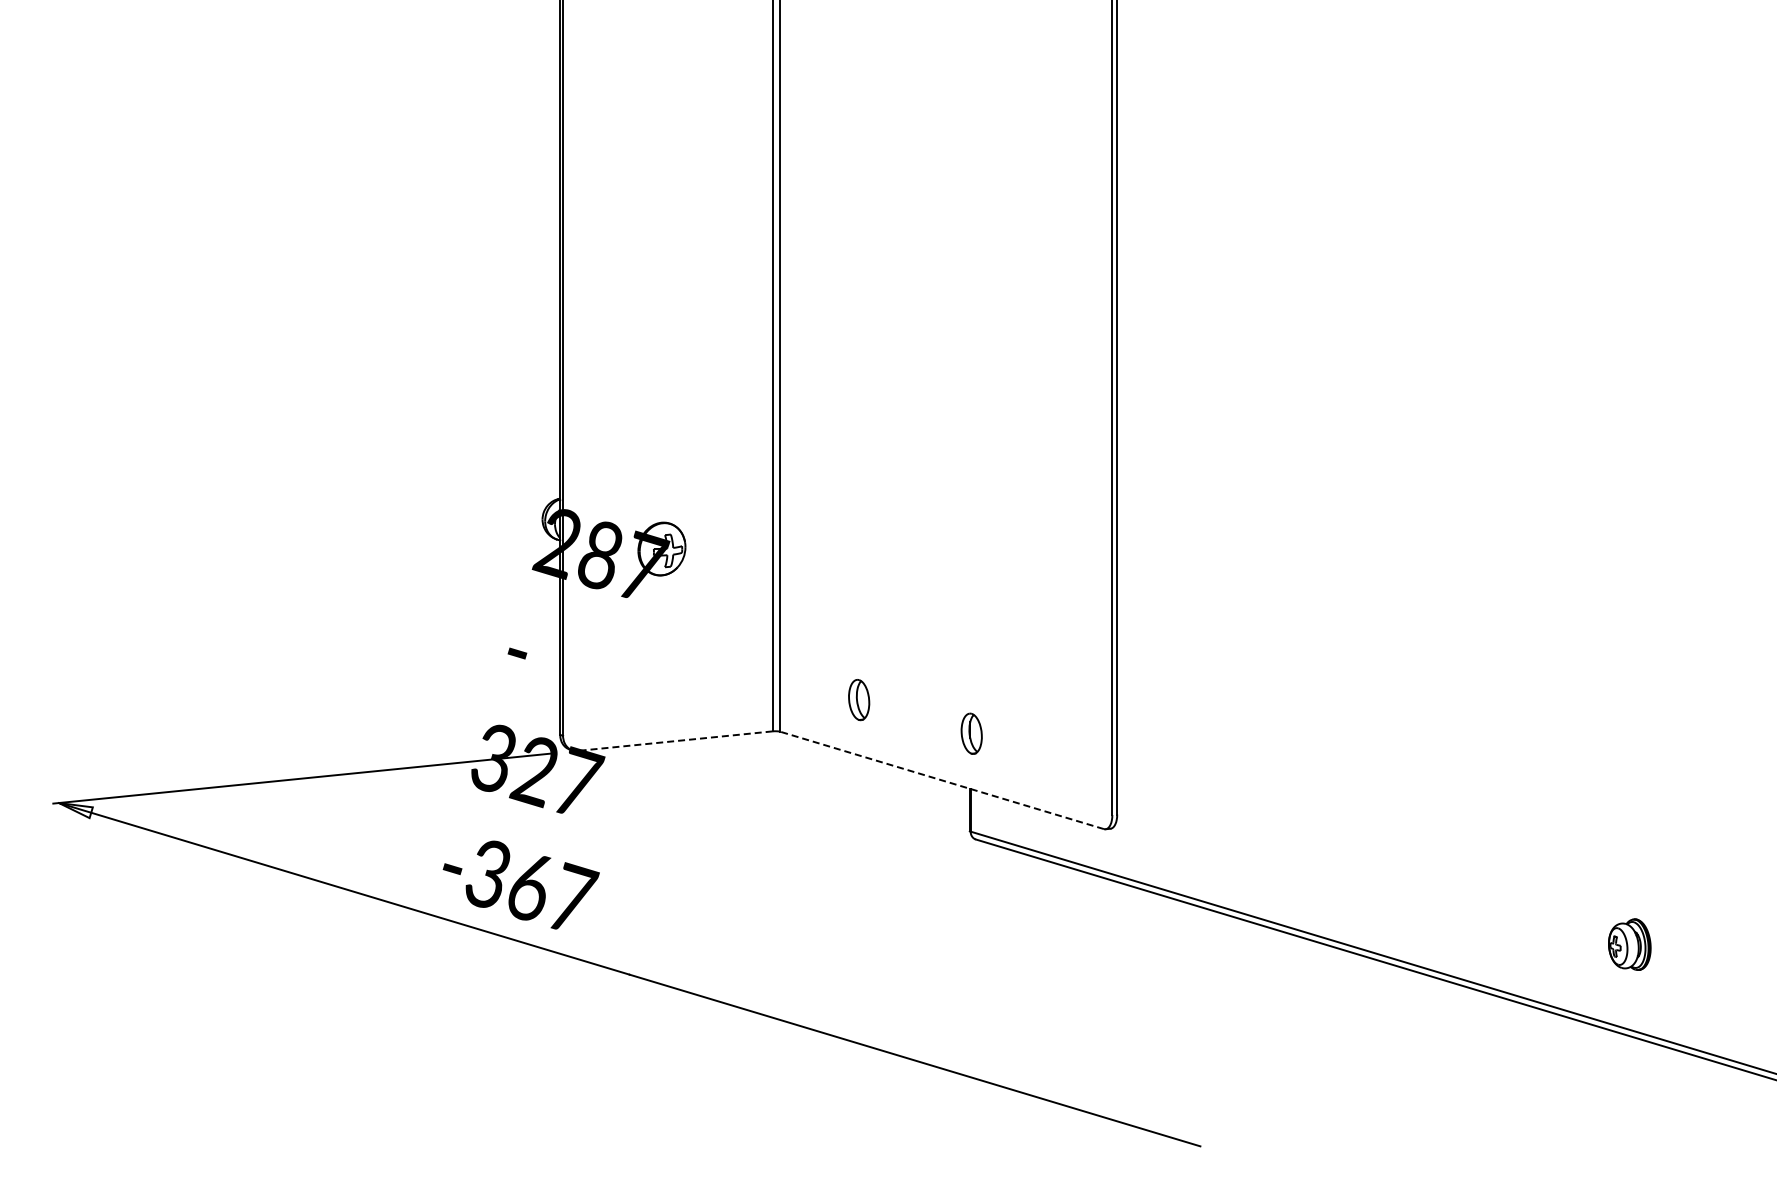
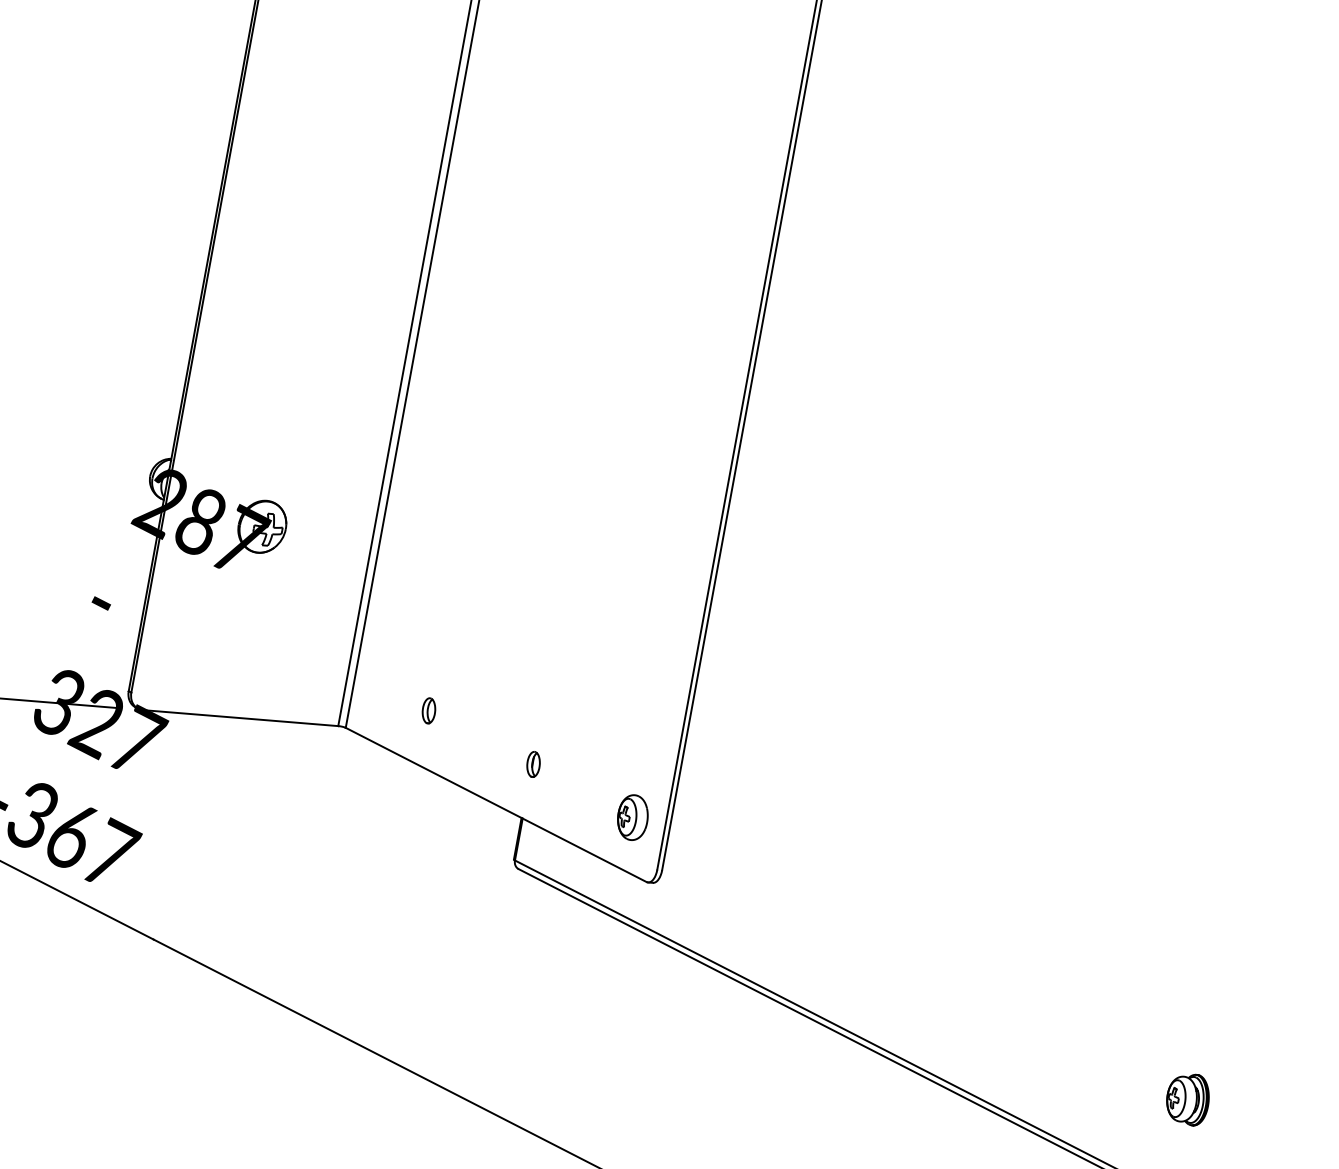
part: (858, 699) -> (428, 710), size x0.62
part: (971, 733) -> (533, 764), size x0.62
line: (675, 741) -> (240, 718), dashed -> solid
part: (1078, 767) -> (632, 816), added
line: (942, 780) -> (496, 805), dashed -> solid
part: (1629, 944) -> (1187, 1098), moved

